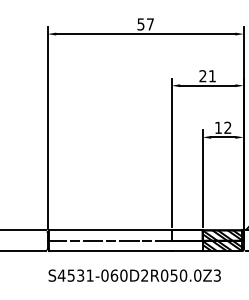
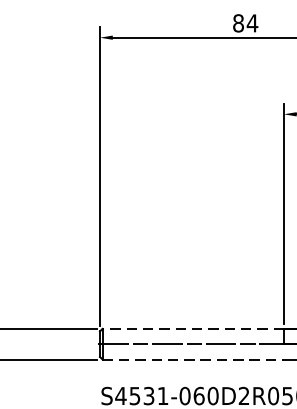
text: (145, 24) -> (245, 23), 57 -> 84
line: (109, 230) -> (191, 329), solid -> dashed
line: (110, 251) -> (193, 360), solid -> dashed

